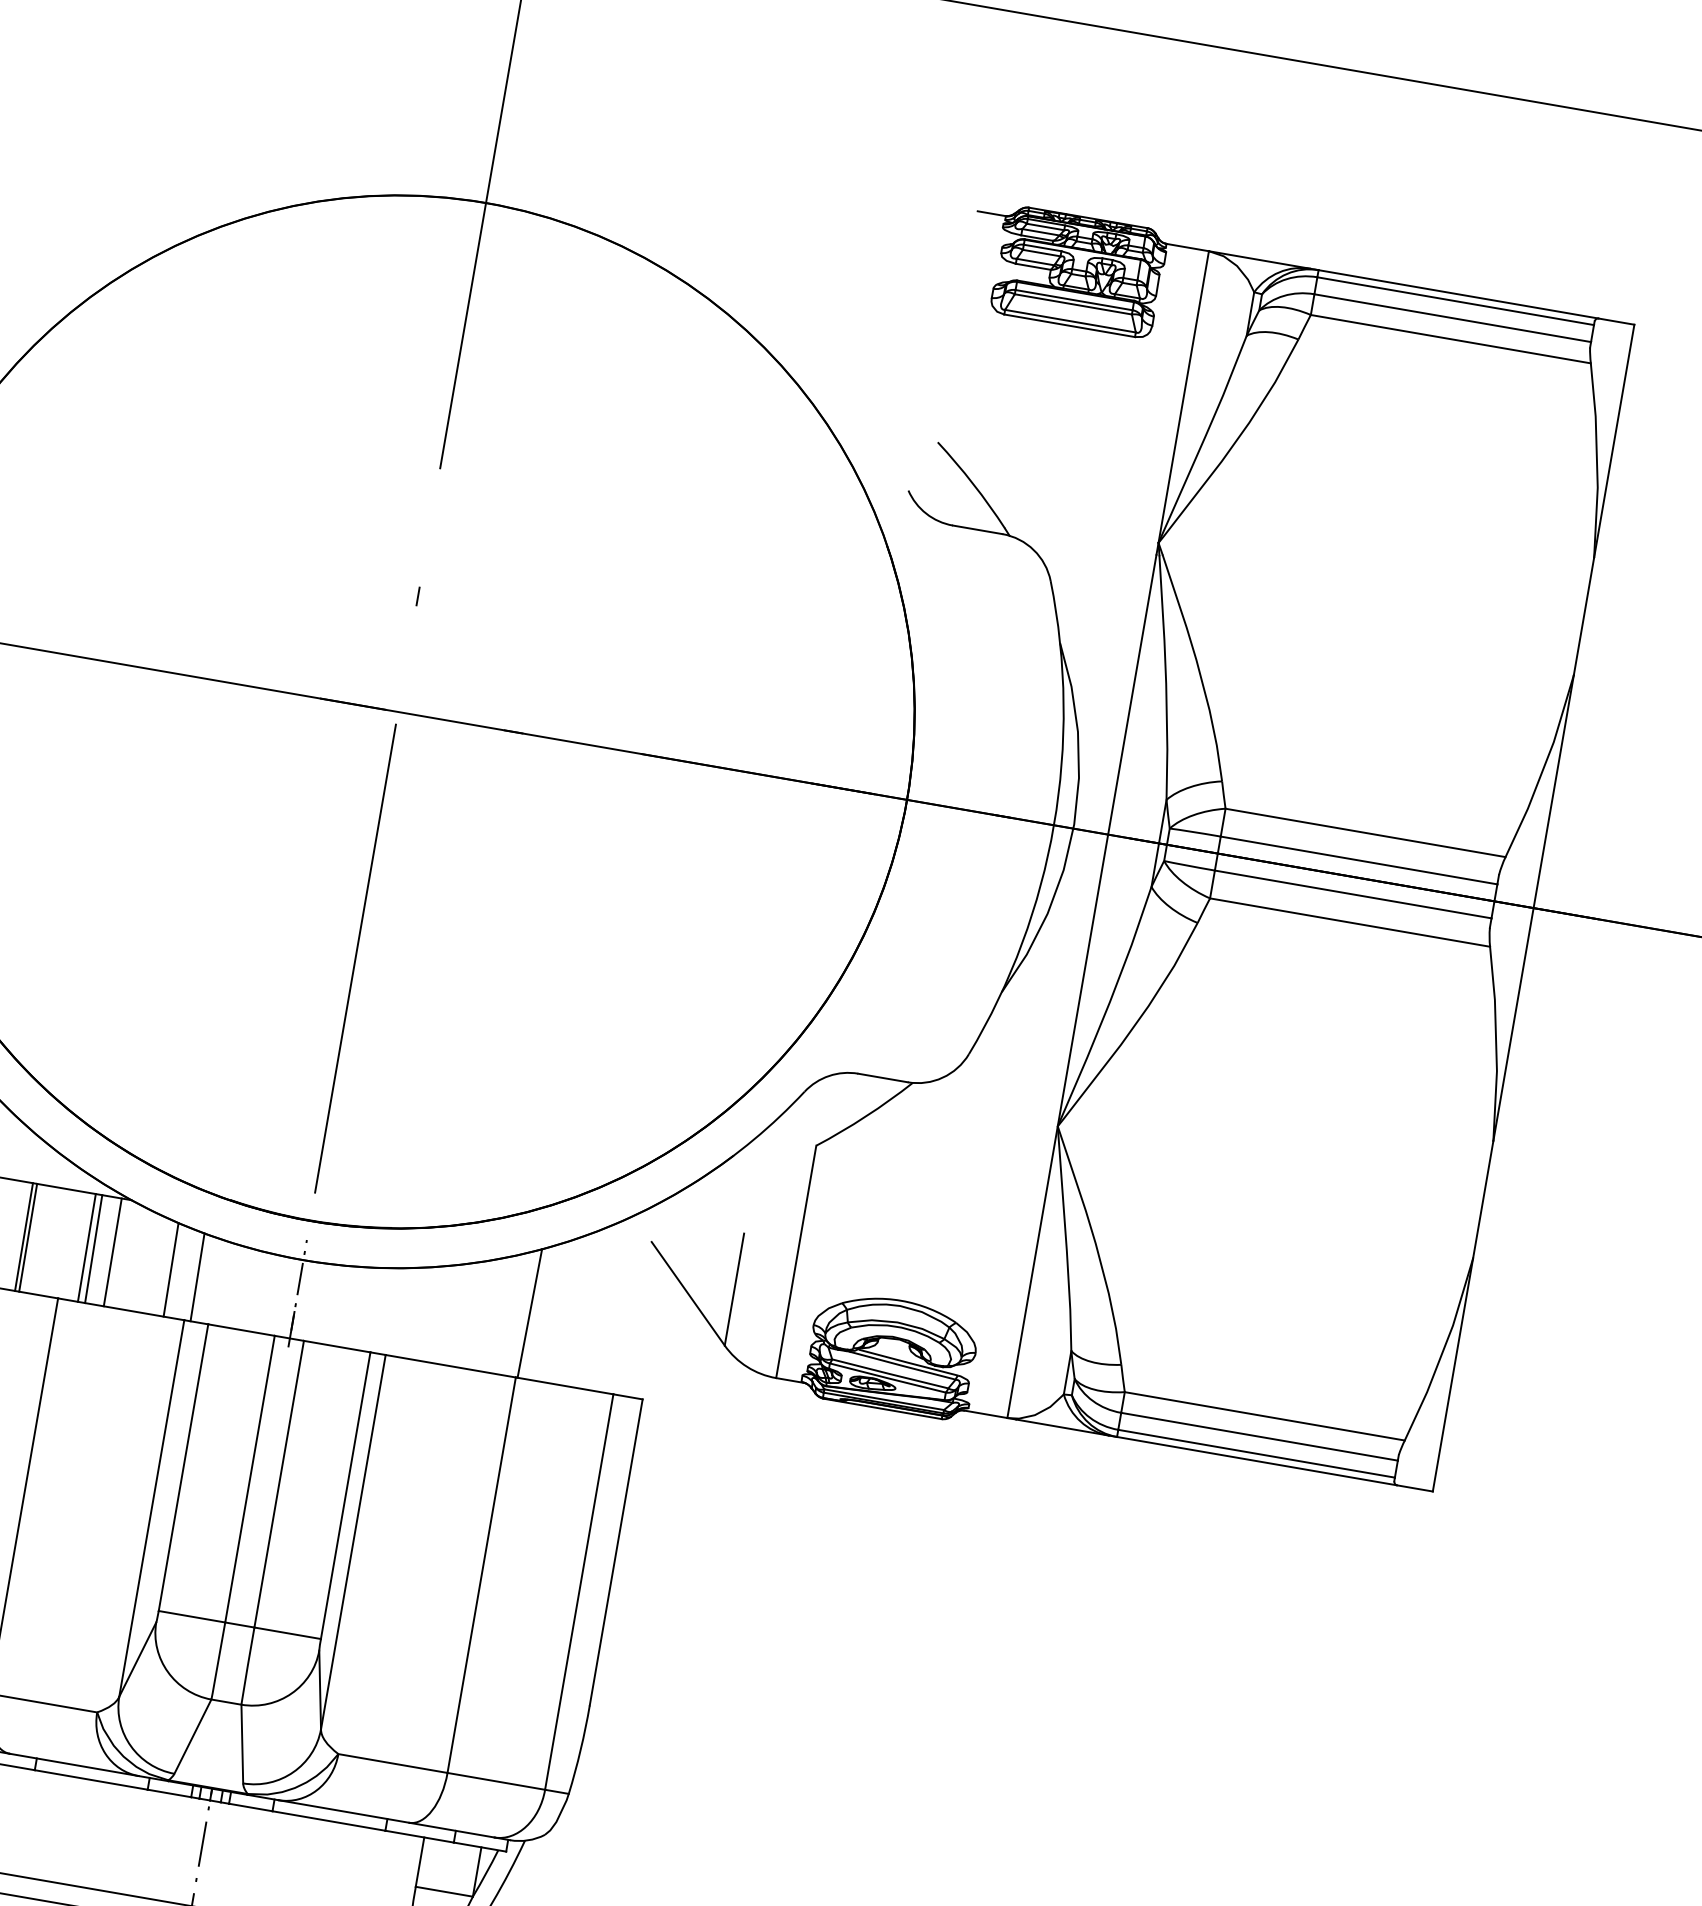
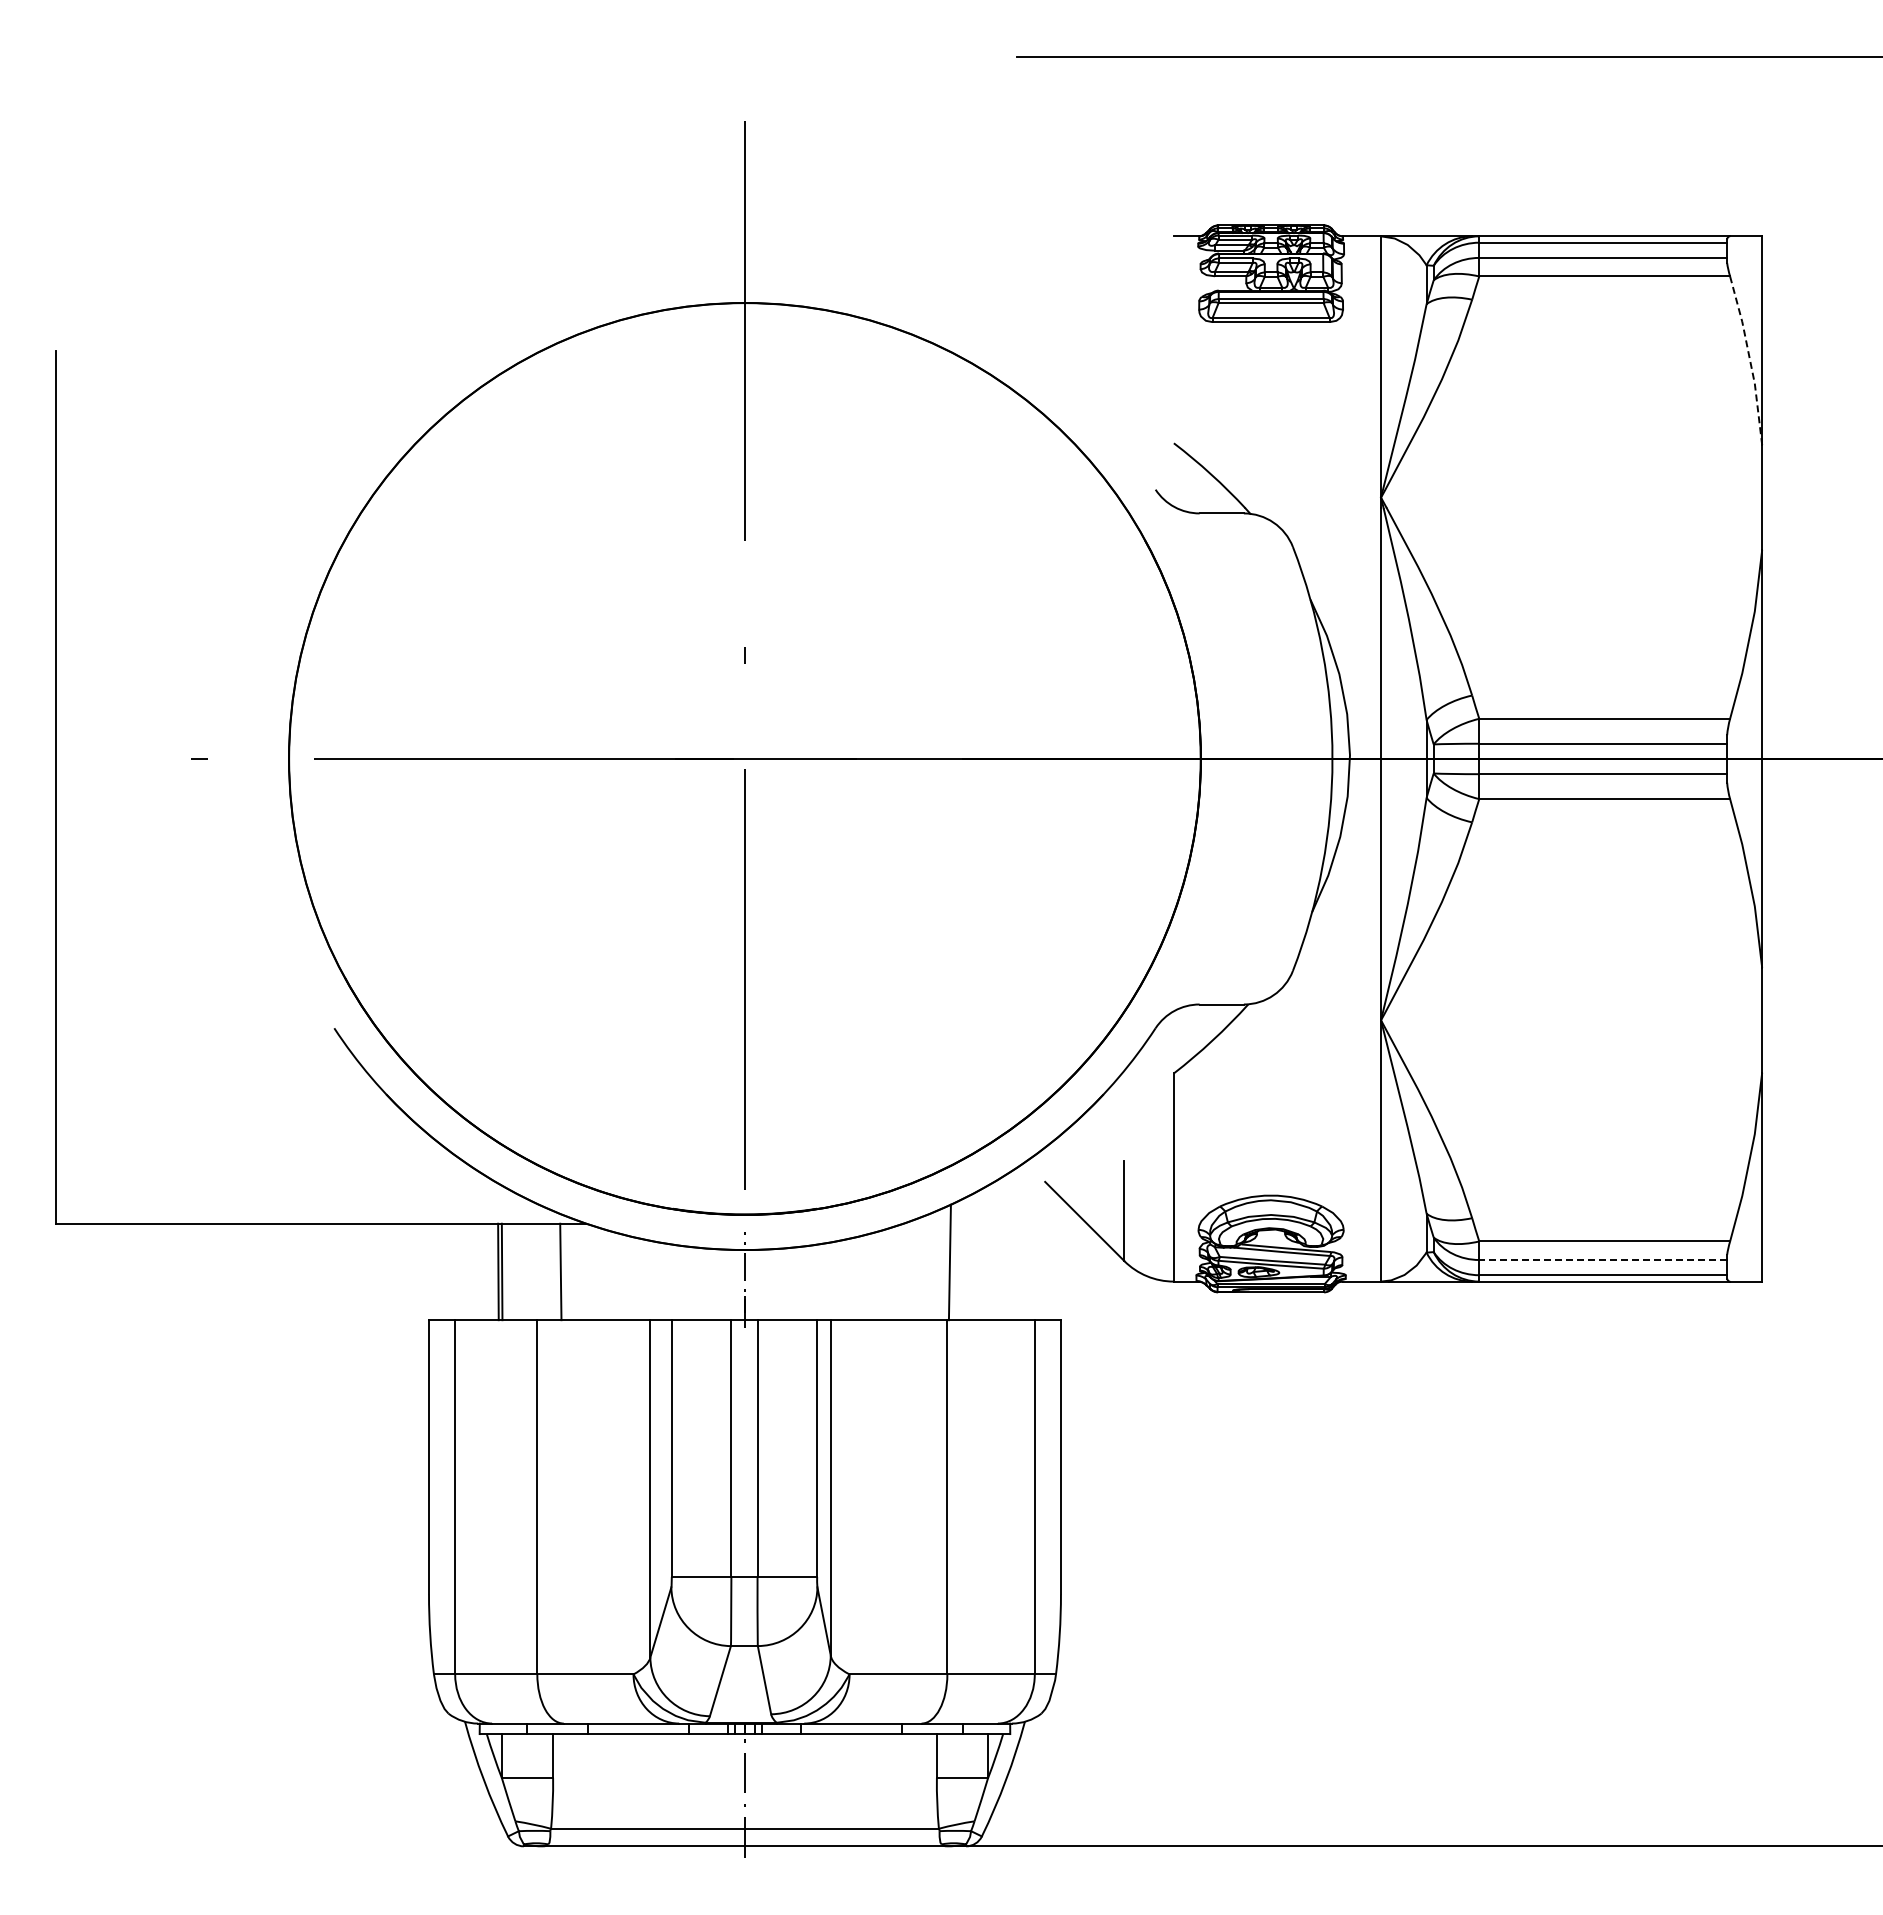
line: (1596, 459) -> (1749, 359), solid -> dashed
line: (86, 1247) -> (554, 1271), removed
line: (112, 1251) -> (577, 1271), removed
line: (170, 1269) -> (630, 1278), removed
line: (196, 1276) -> (654, 1280), removed
line: (1259, 1437) -> (1603, 1260), solid -> dashed

